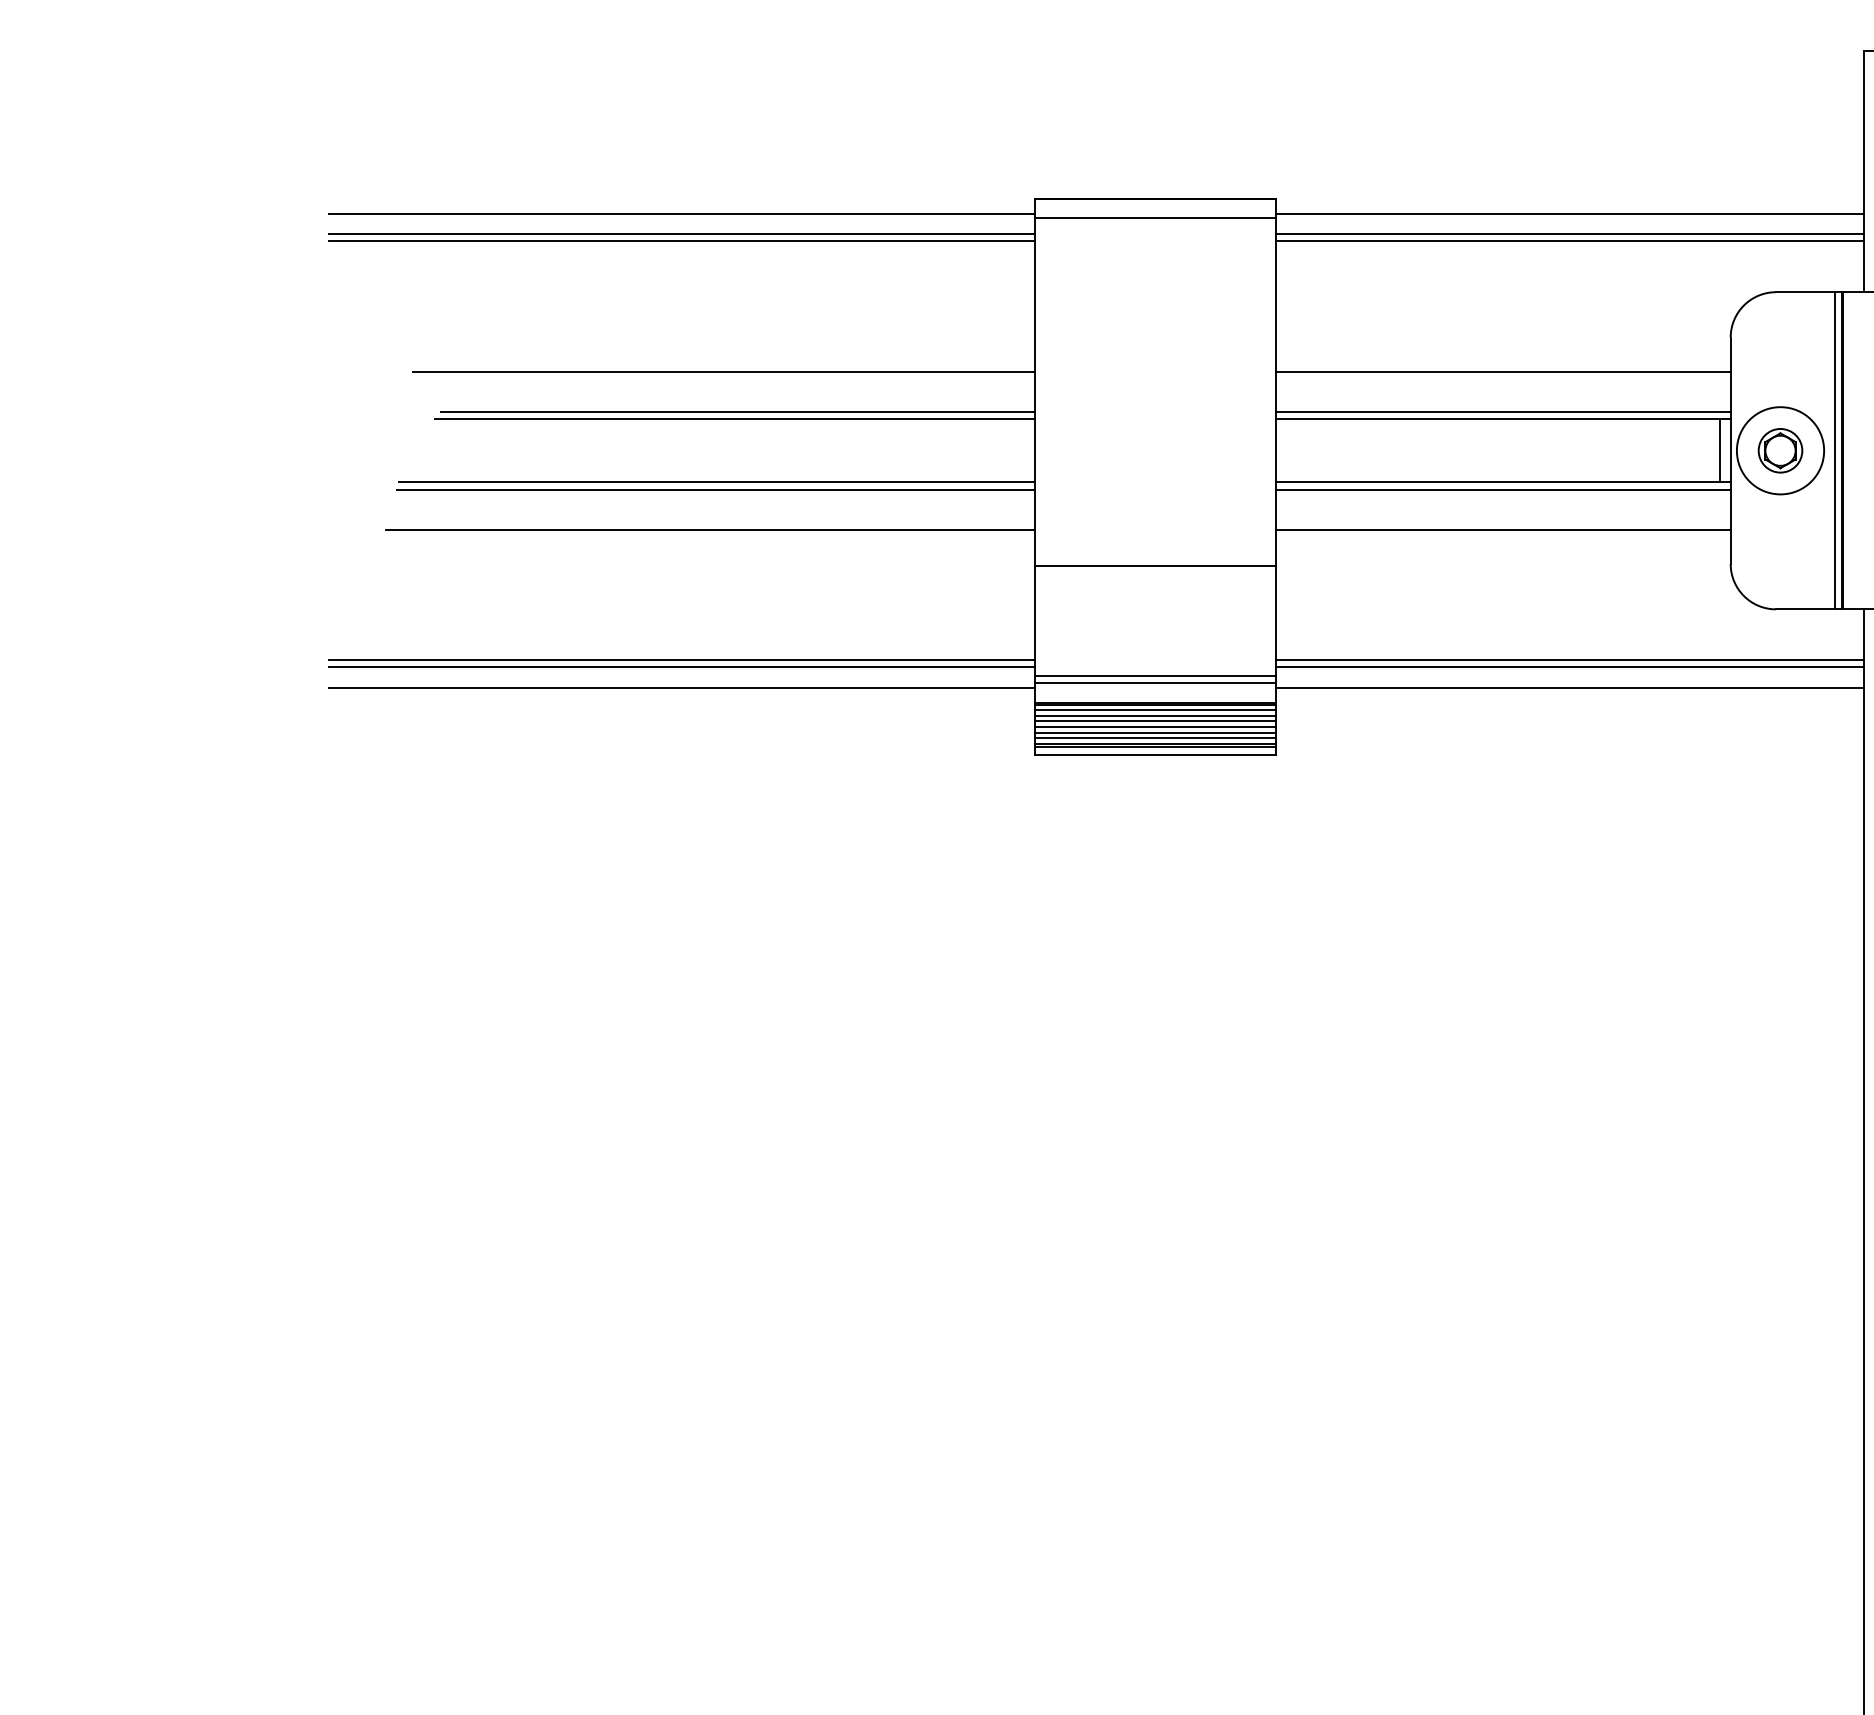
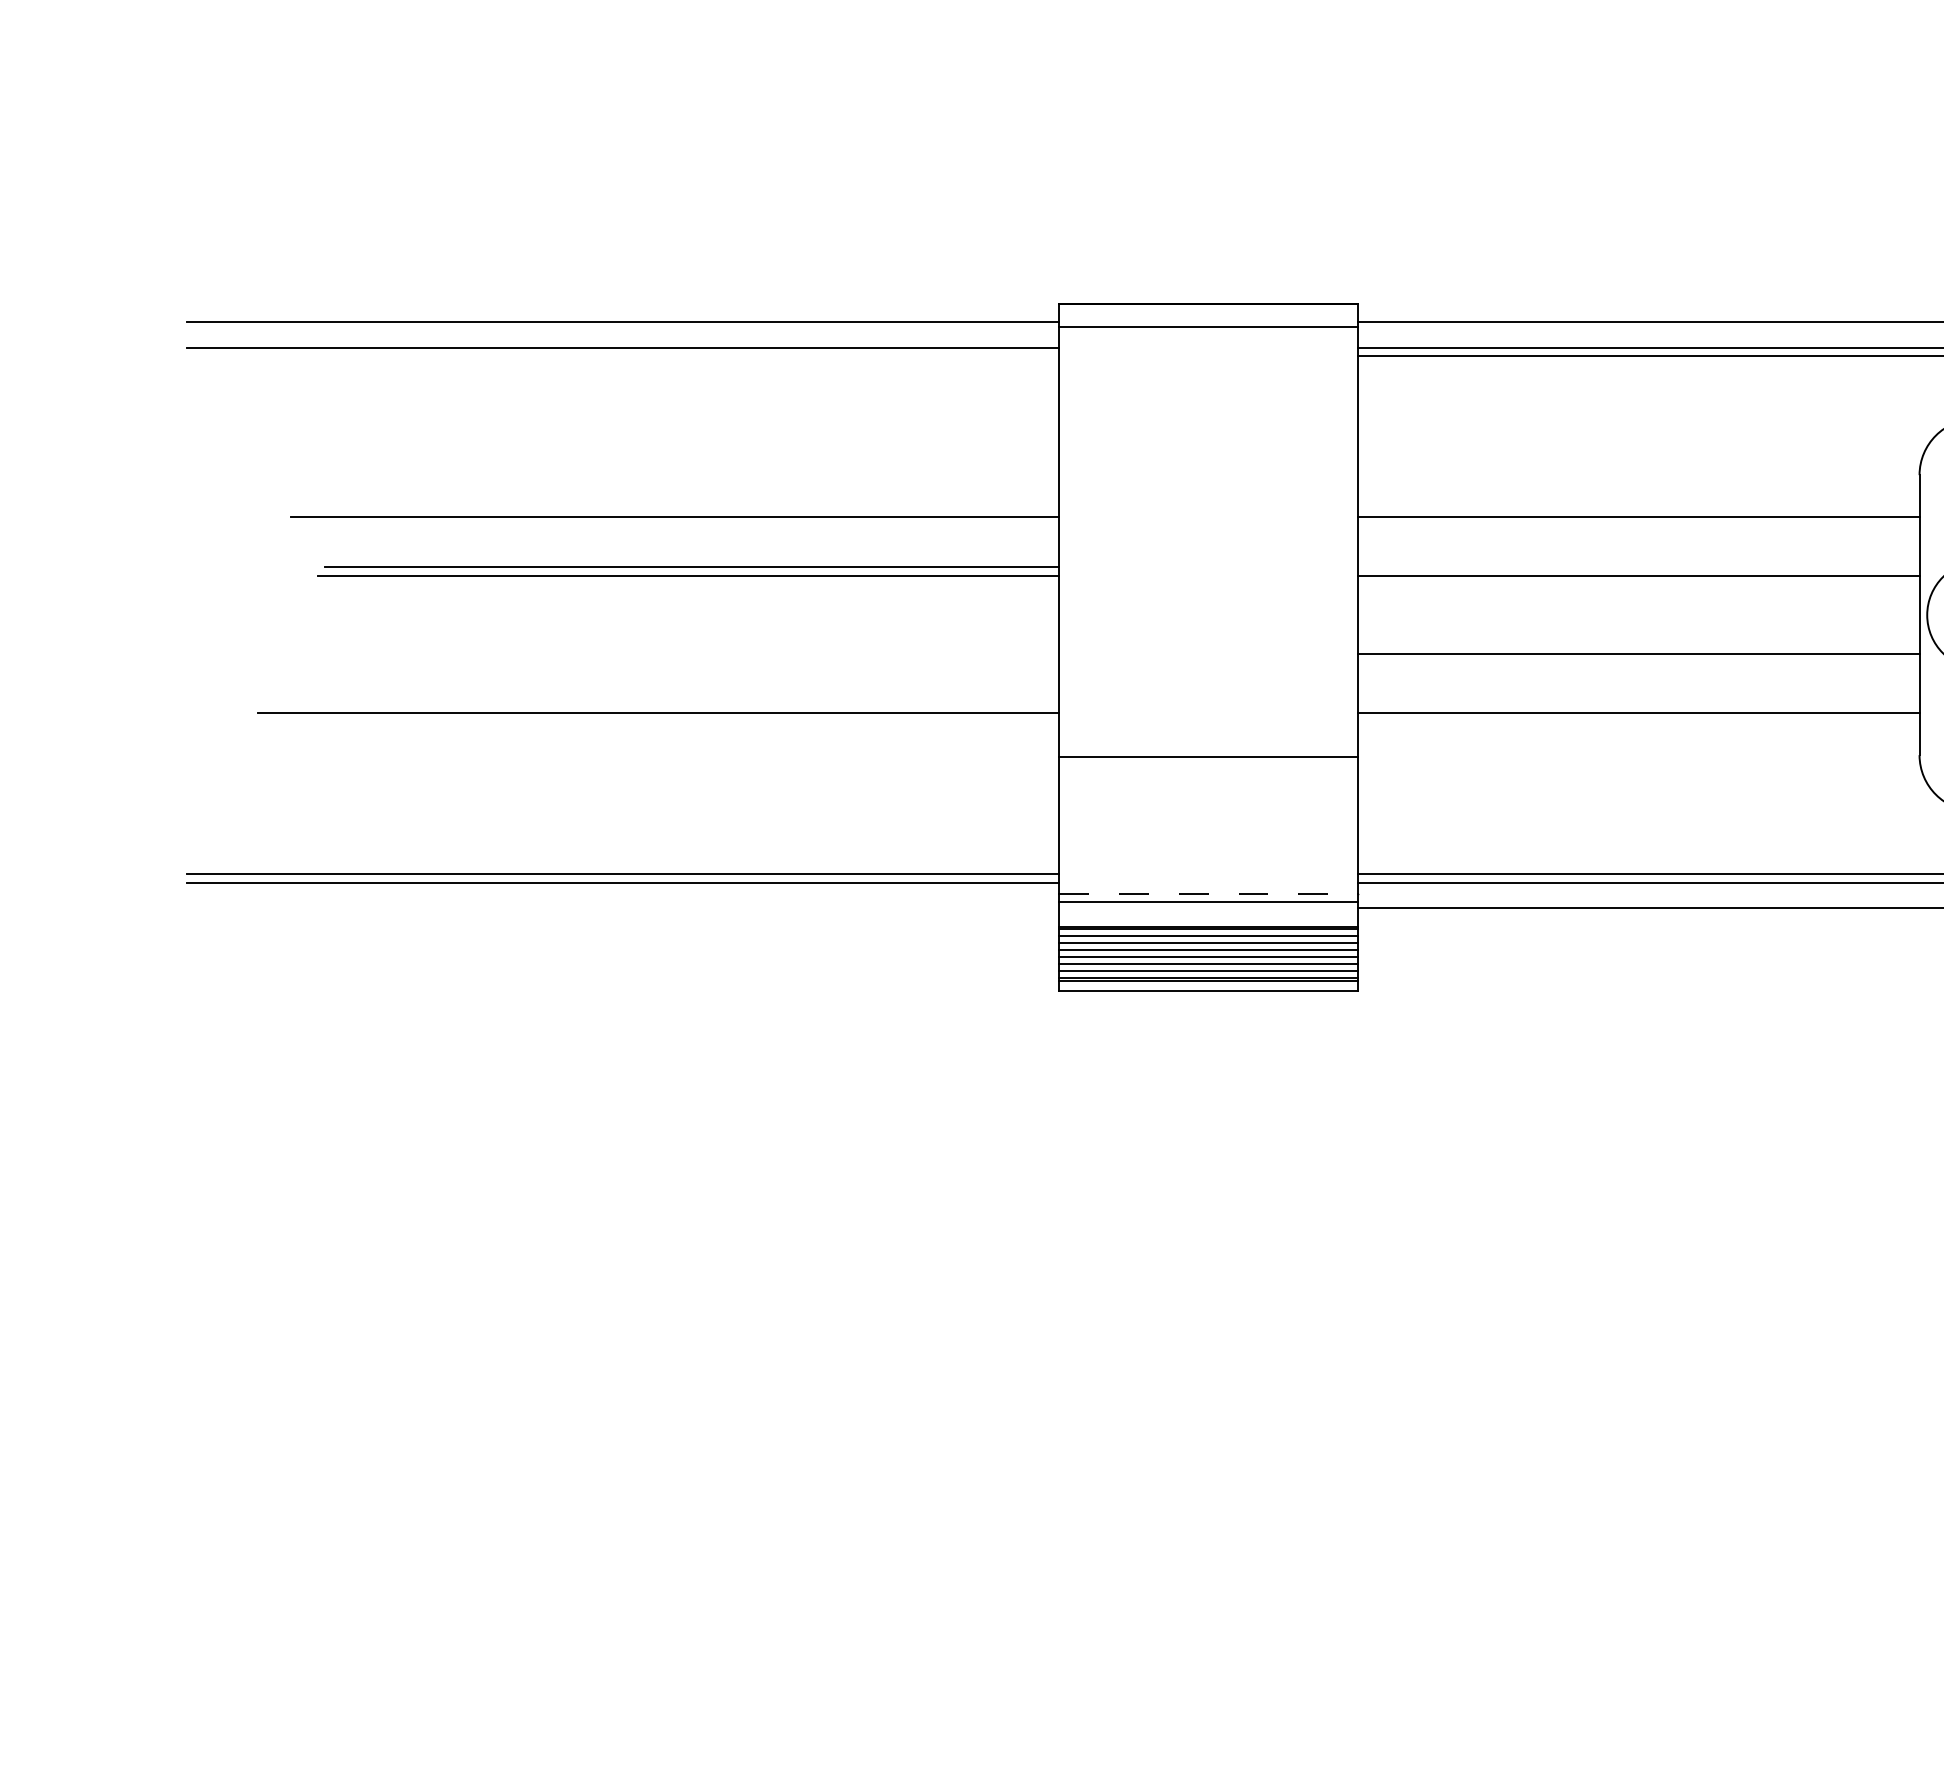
line: (681, 241) -> (622, 356), removed
line: (1503, 411) -> (1638, 566), removed
line: (1720, 450) -> (1906, 614), removed
line: (716, 482) -> (666, 654), removed
line: (715, 489) -> (664, 663), removed
line: (1503, 489) -> (1638, 663), removed
line: (1155, 676) -> (1208, 894), solid -> dashed
line: (681, 687) -> (622, 907), removed

